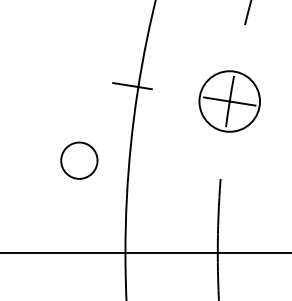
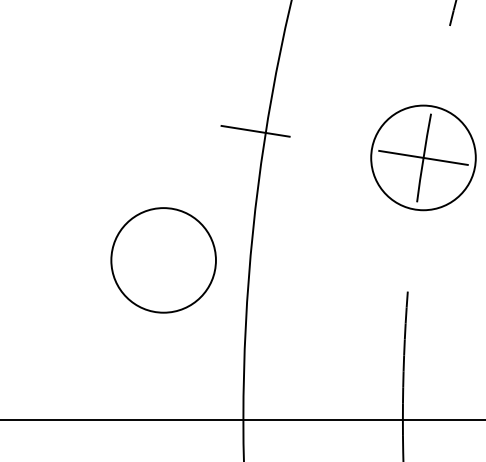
circle: (79, 160) -> (164, 259), size x1.67

